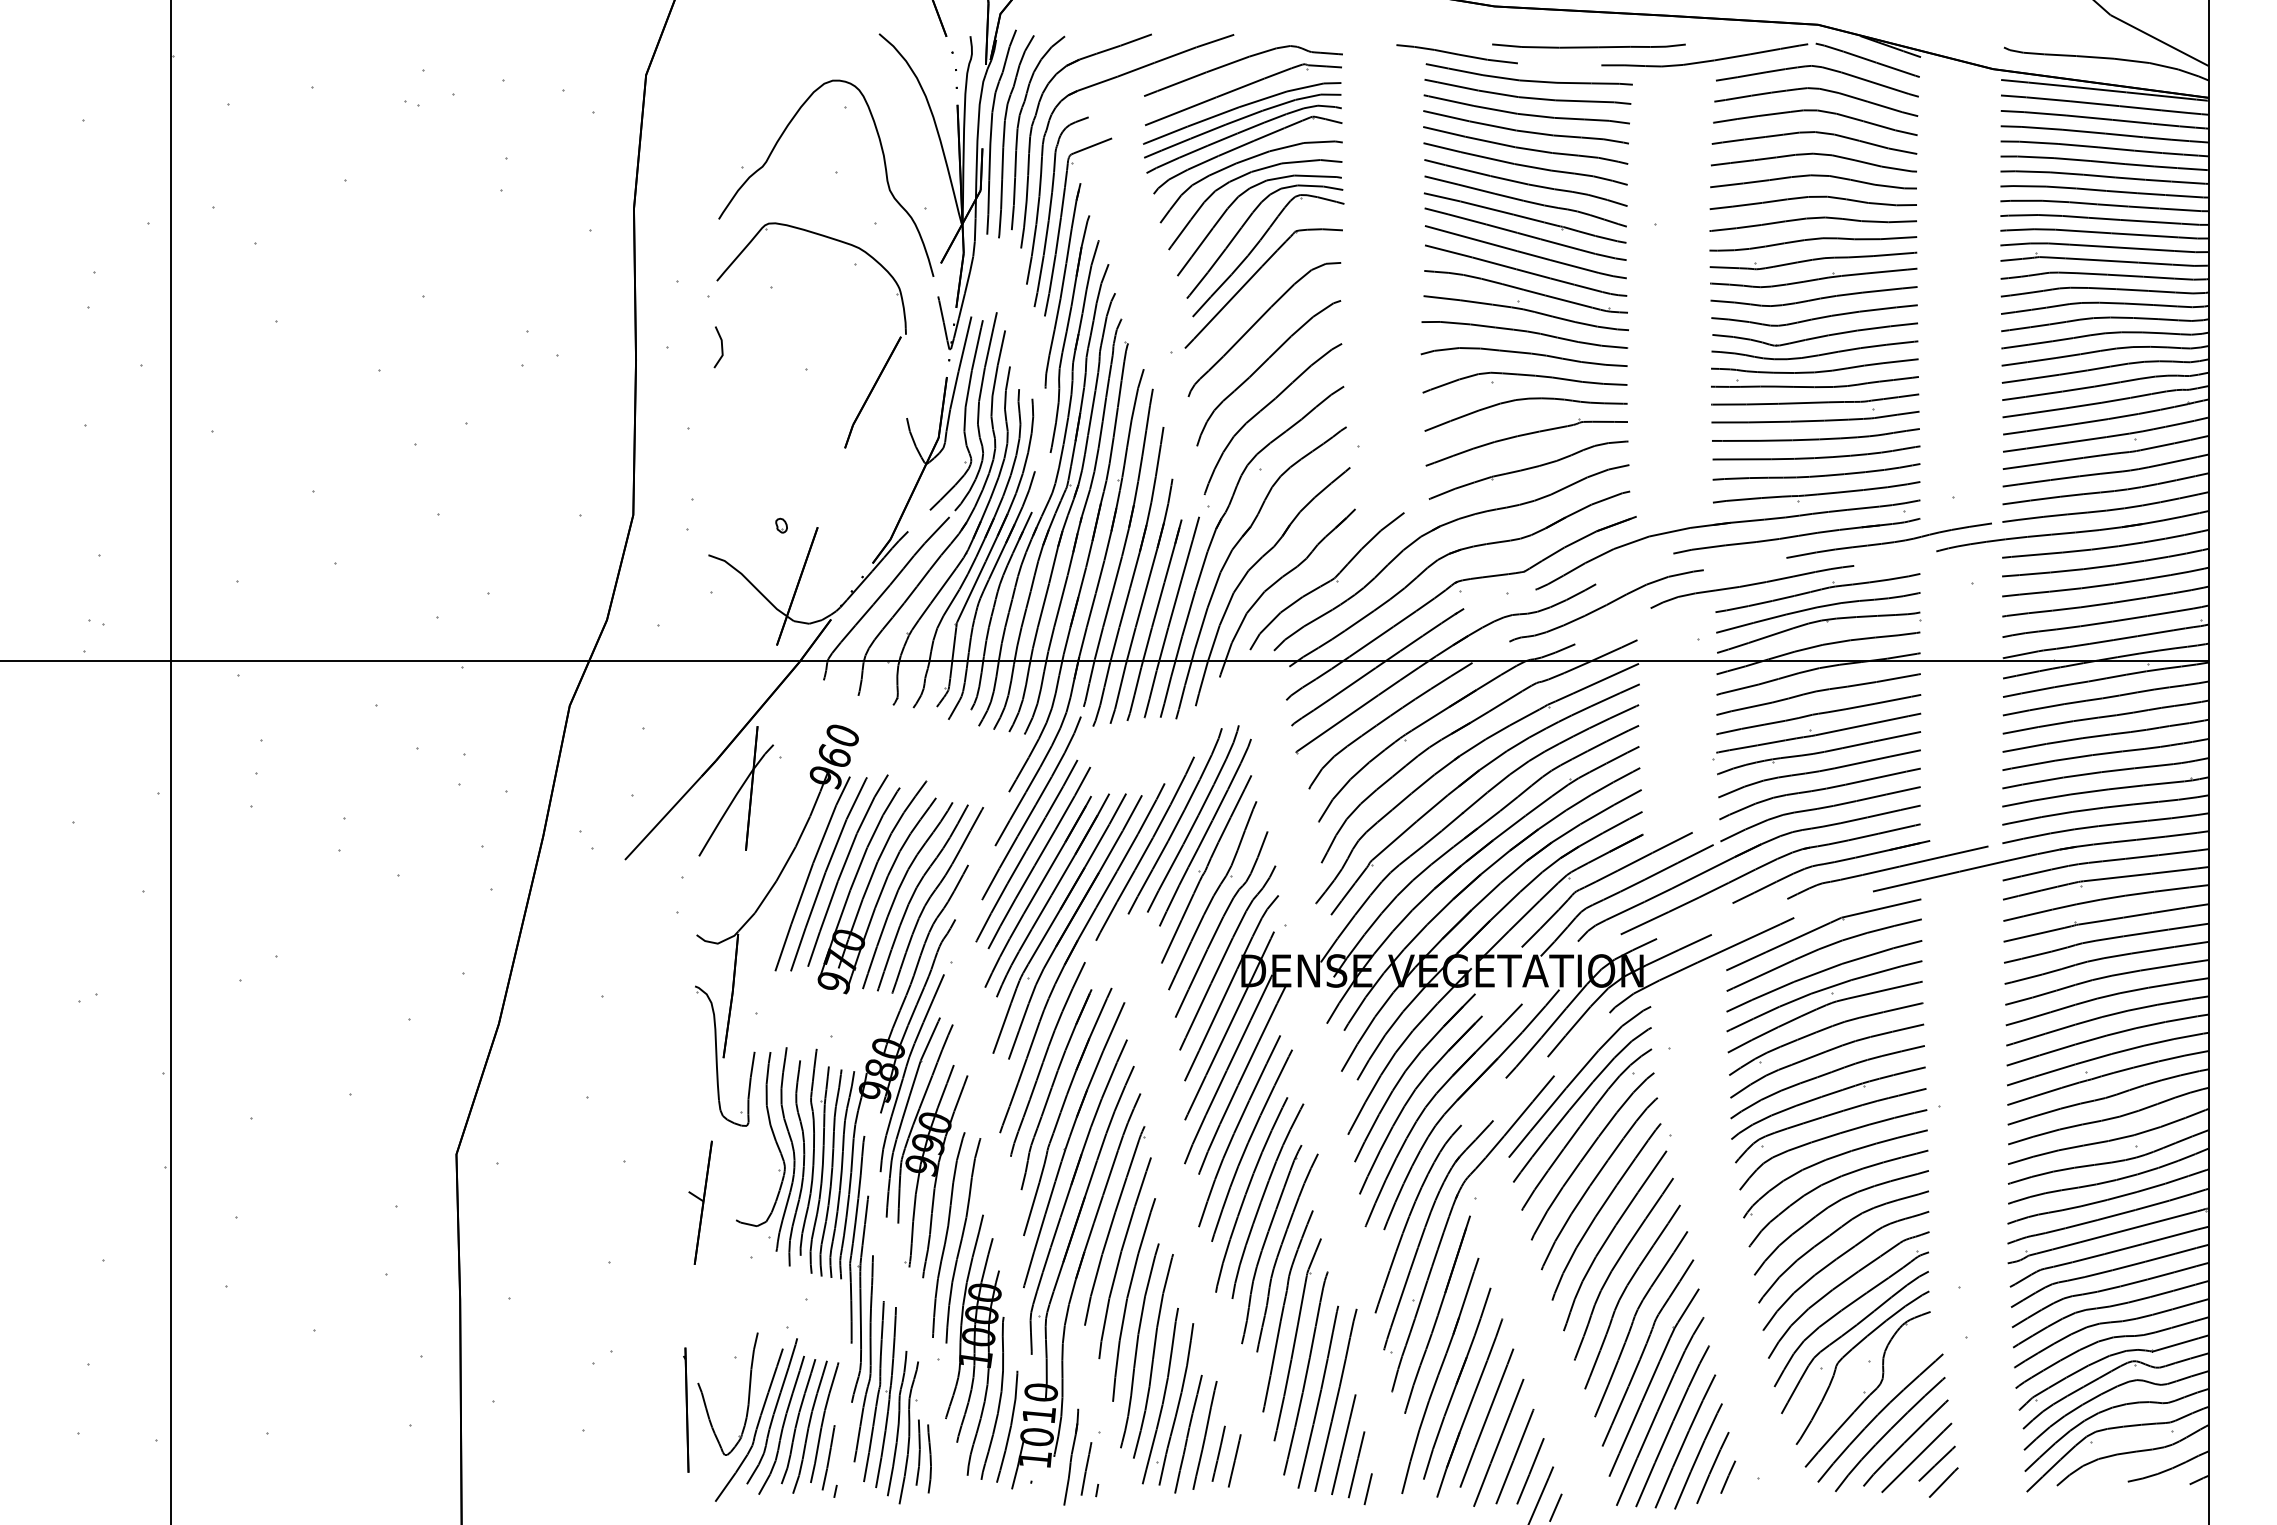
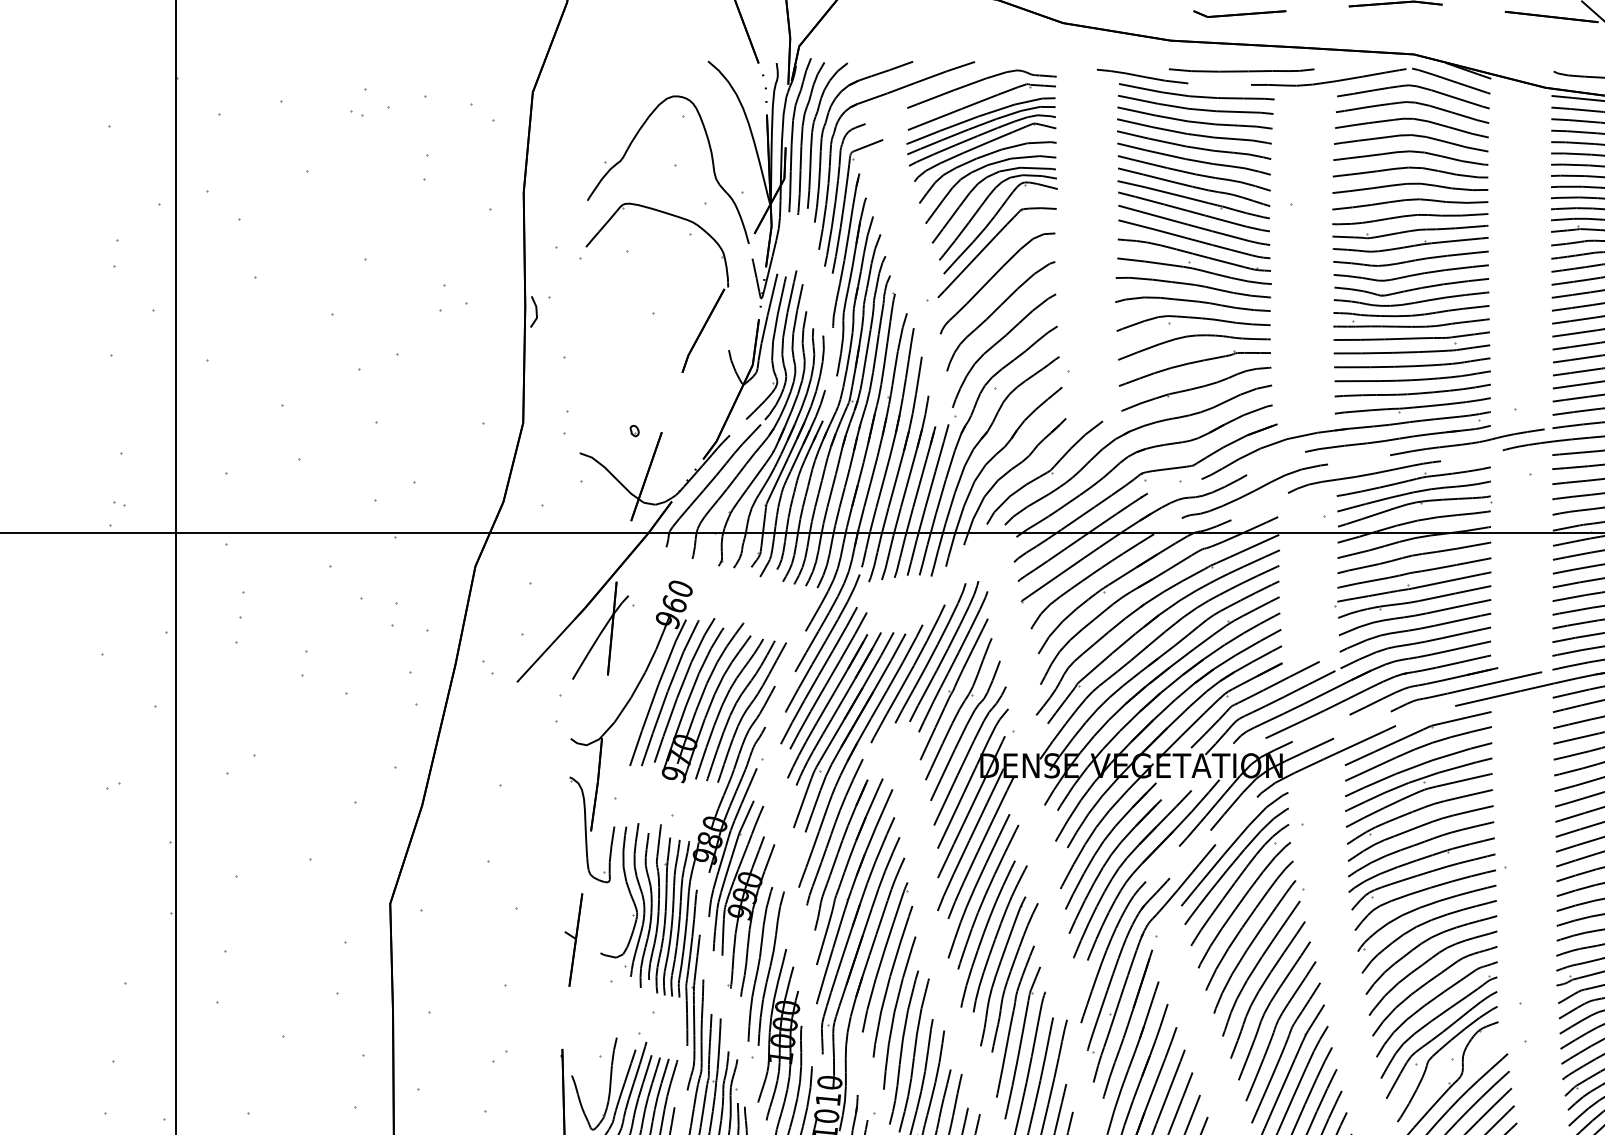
line: (721, 347) -> (536, 312), moved

